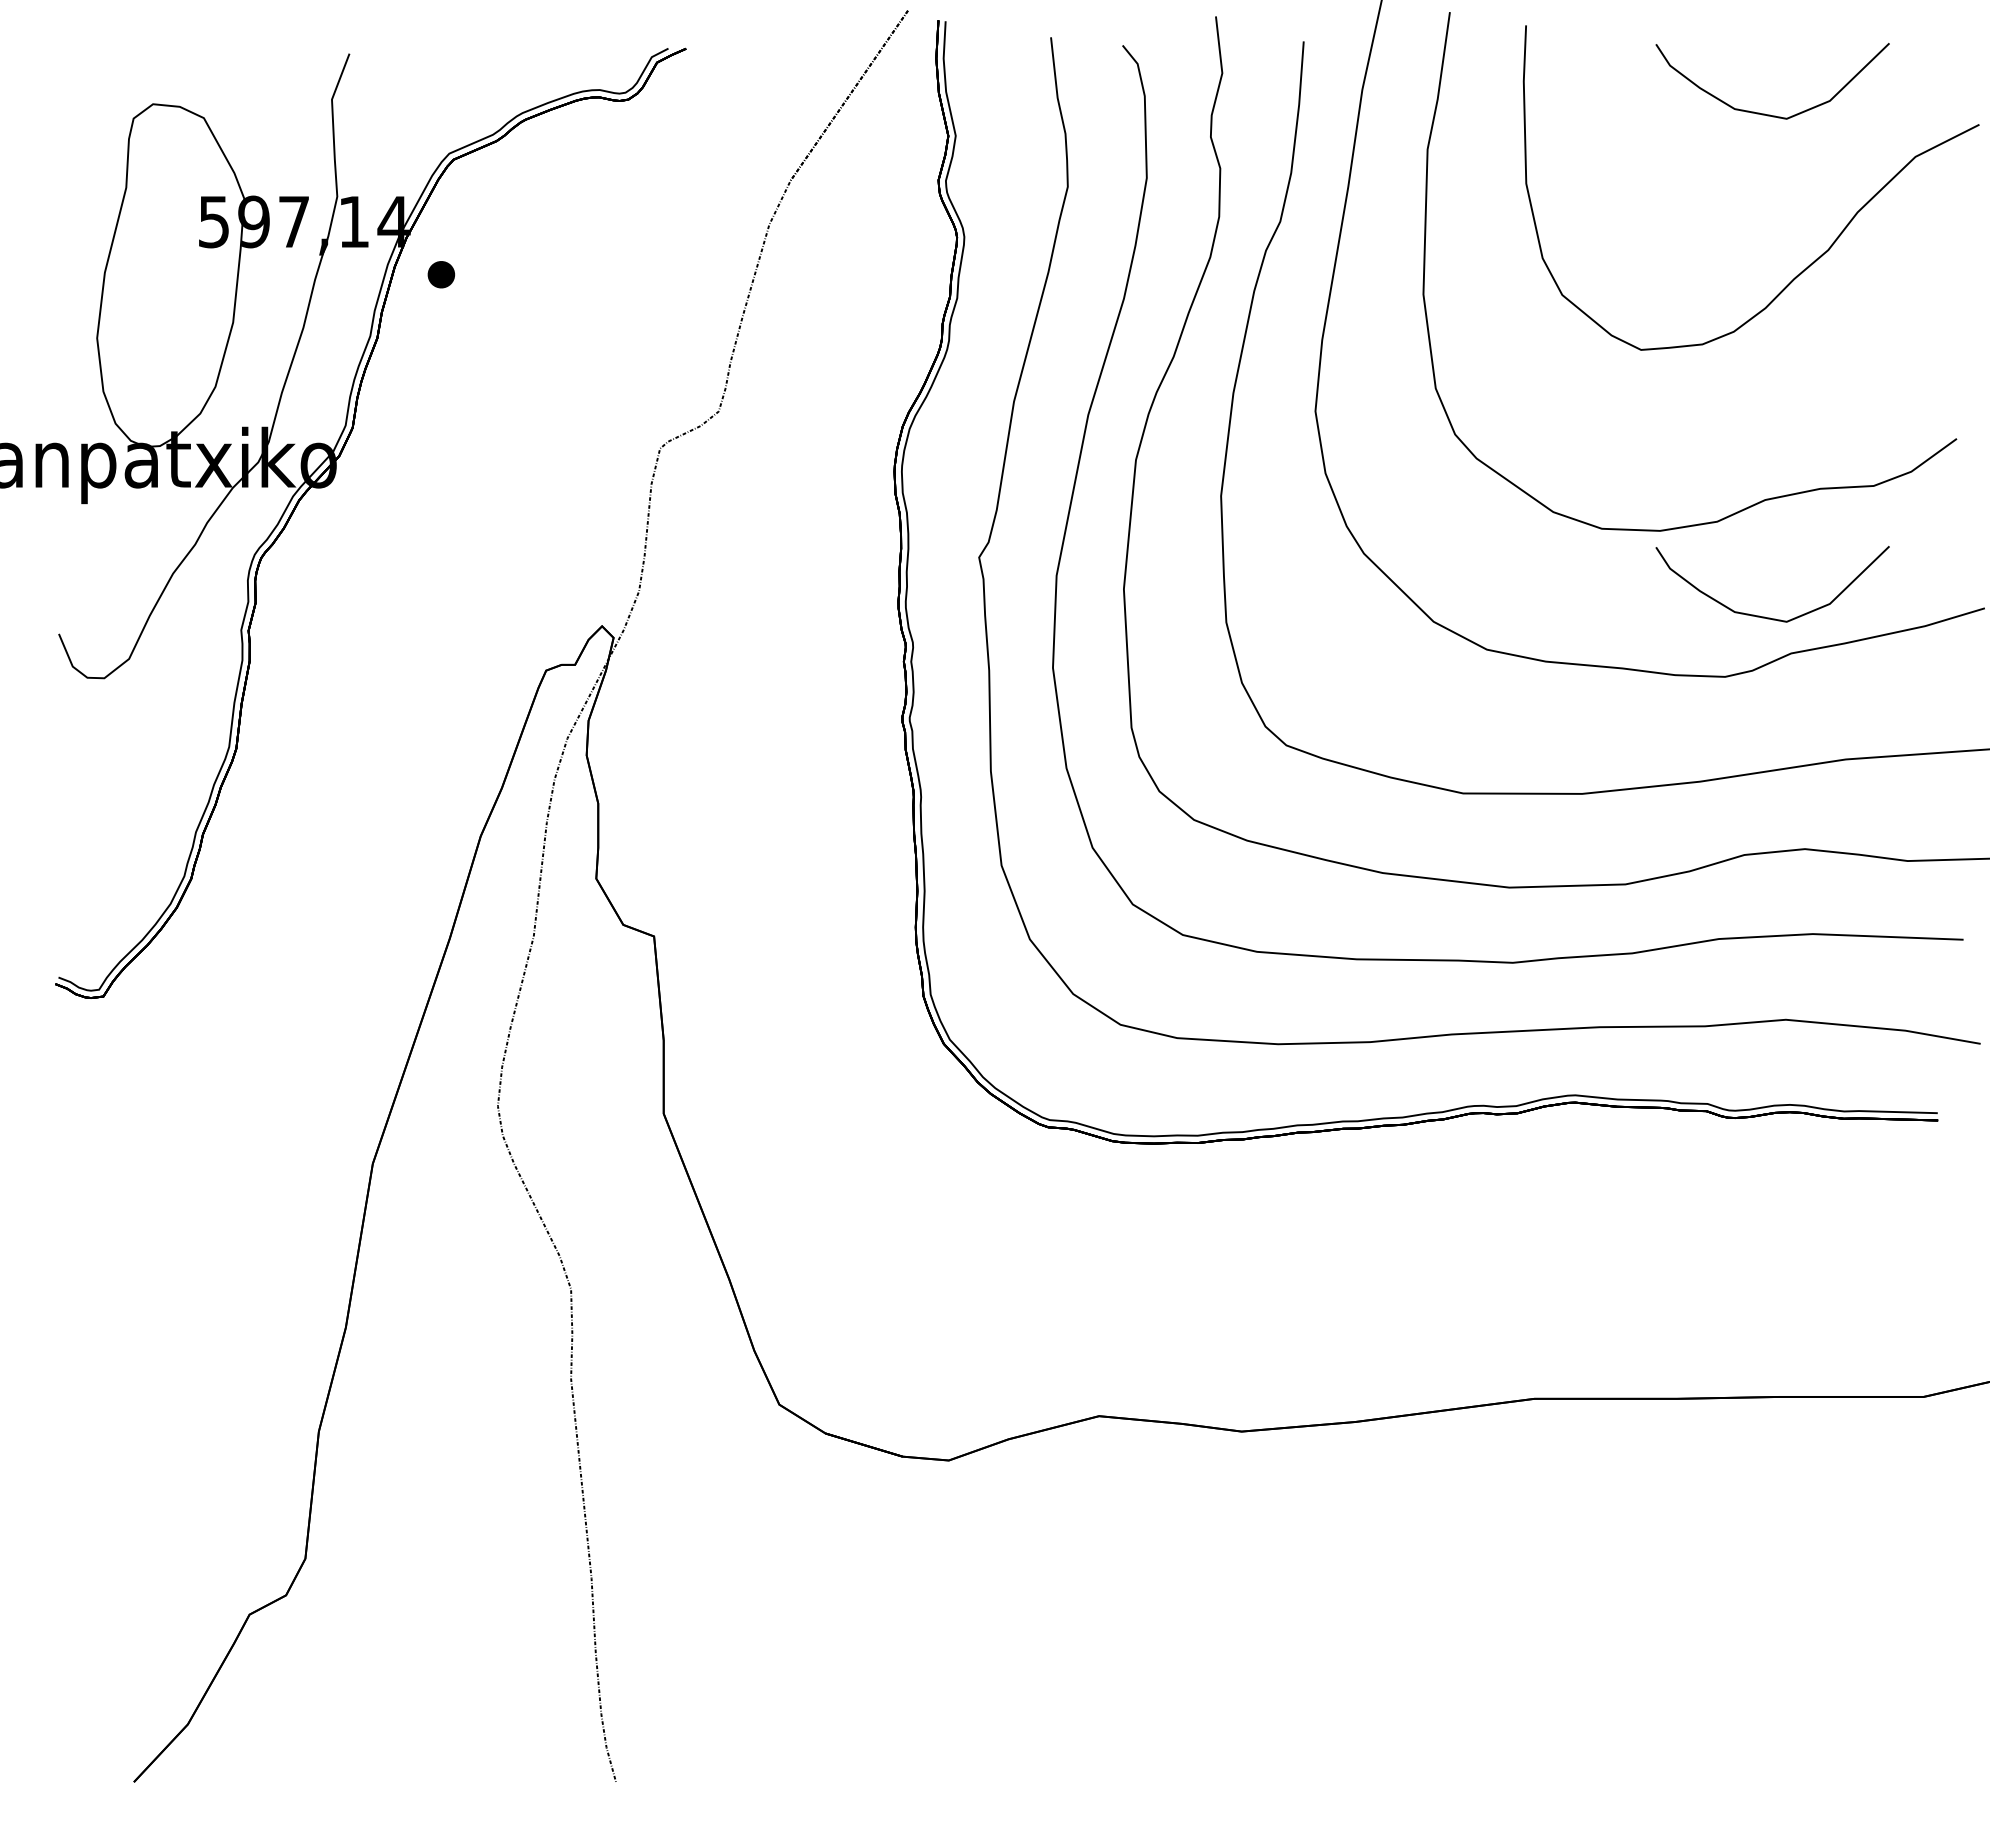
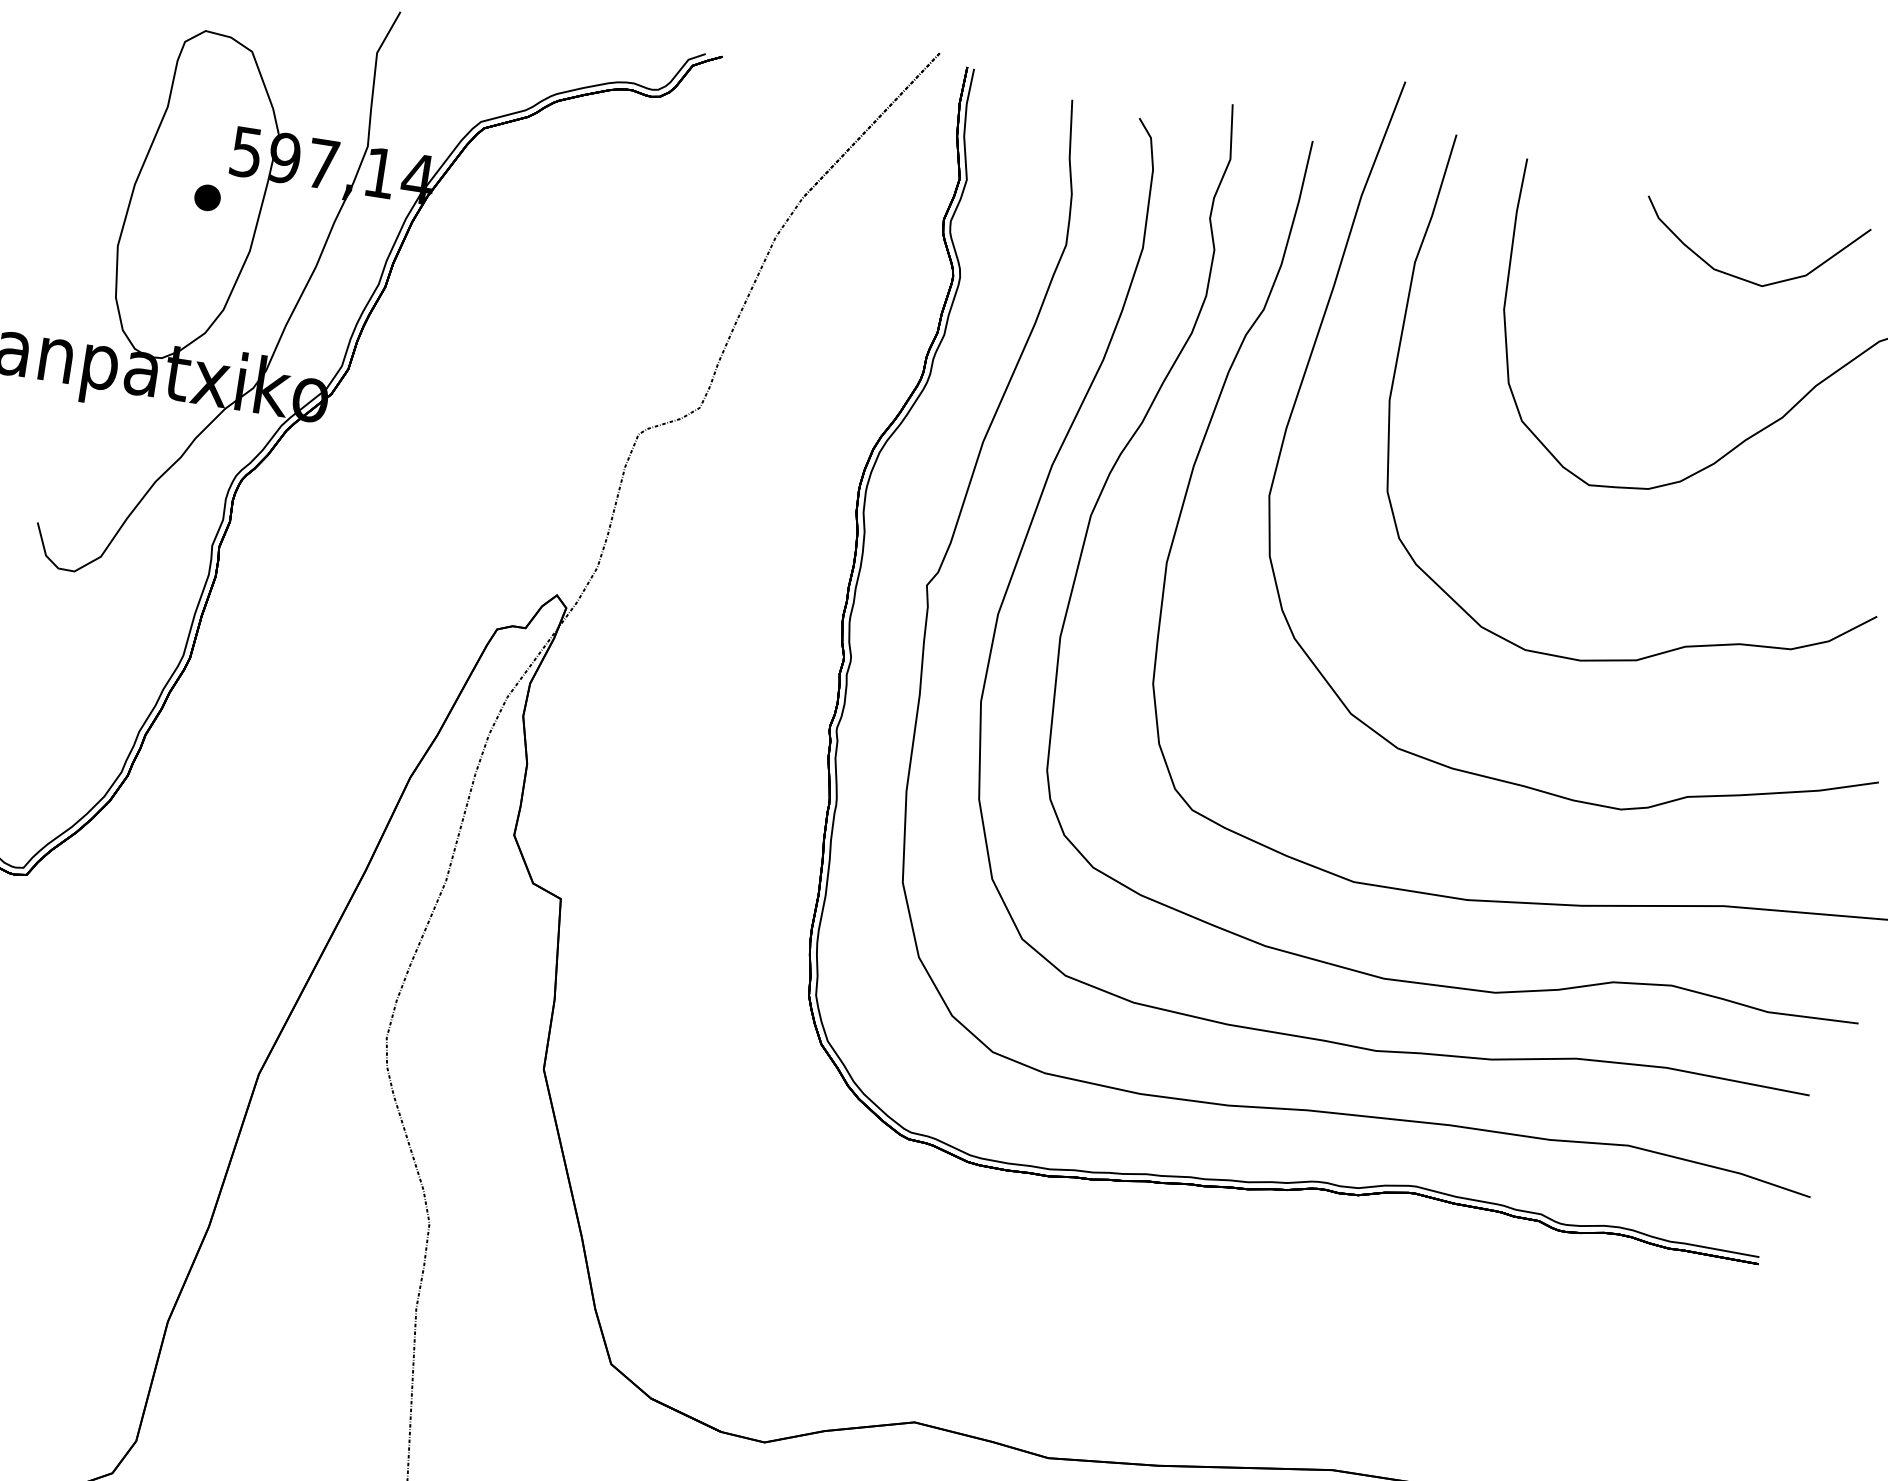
part: (441, 274) -> (207, 197), moved
part: (1764, 616) -> (1667, 757), removed

